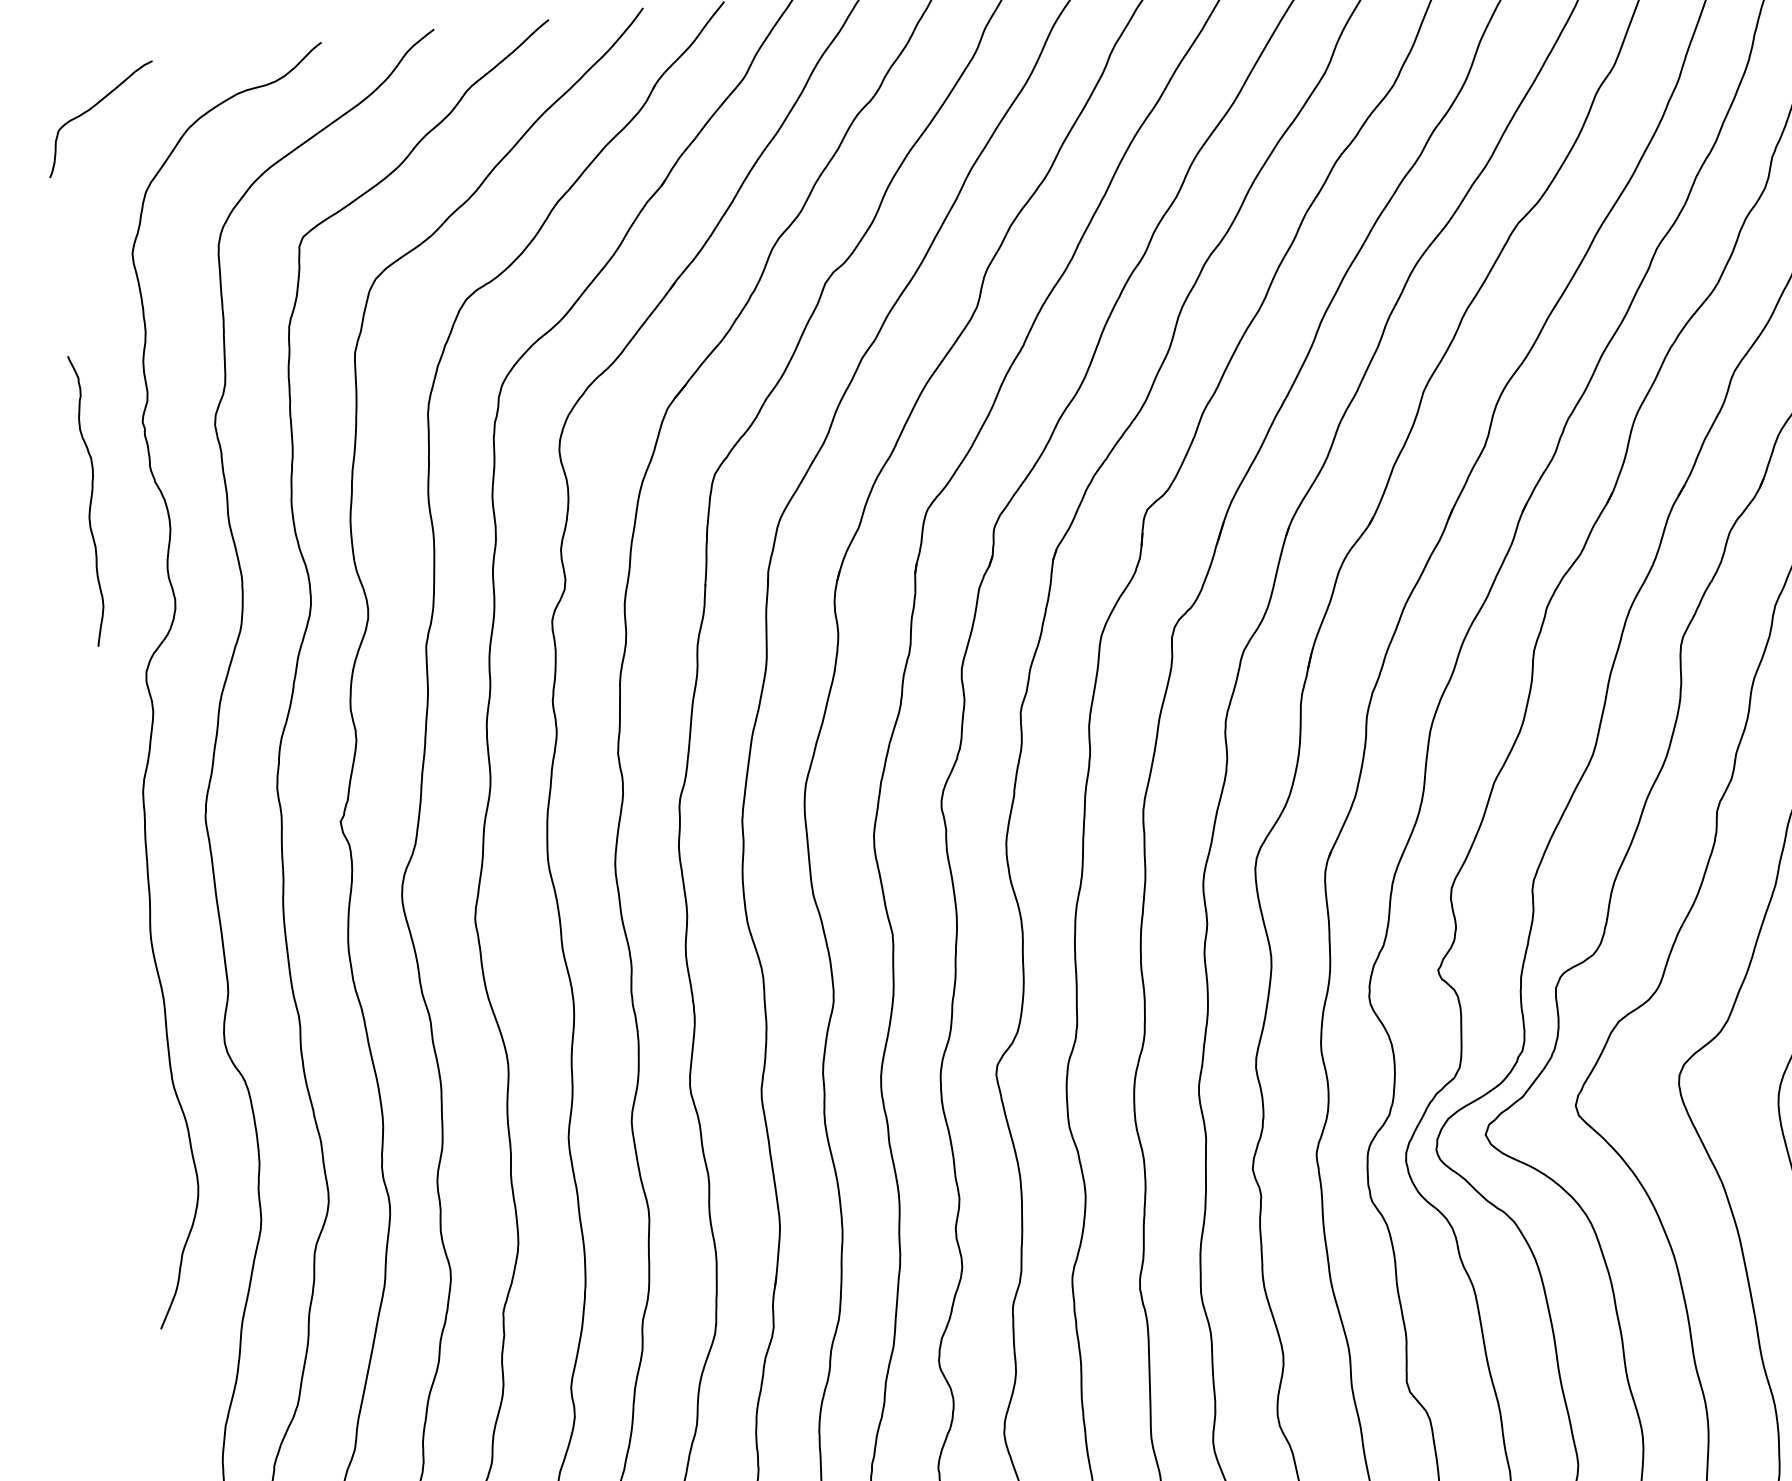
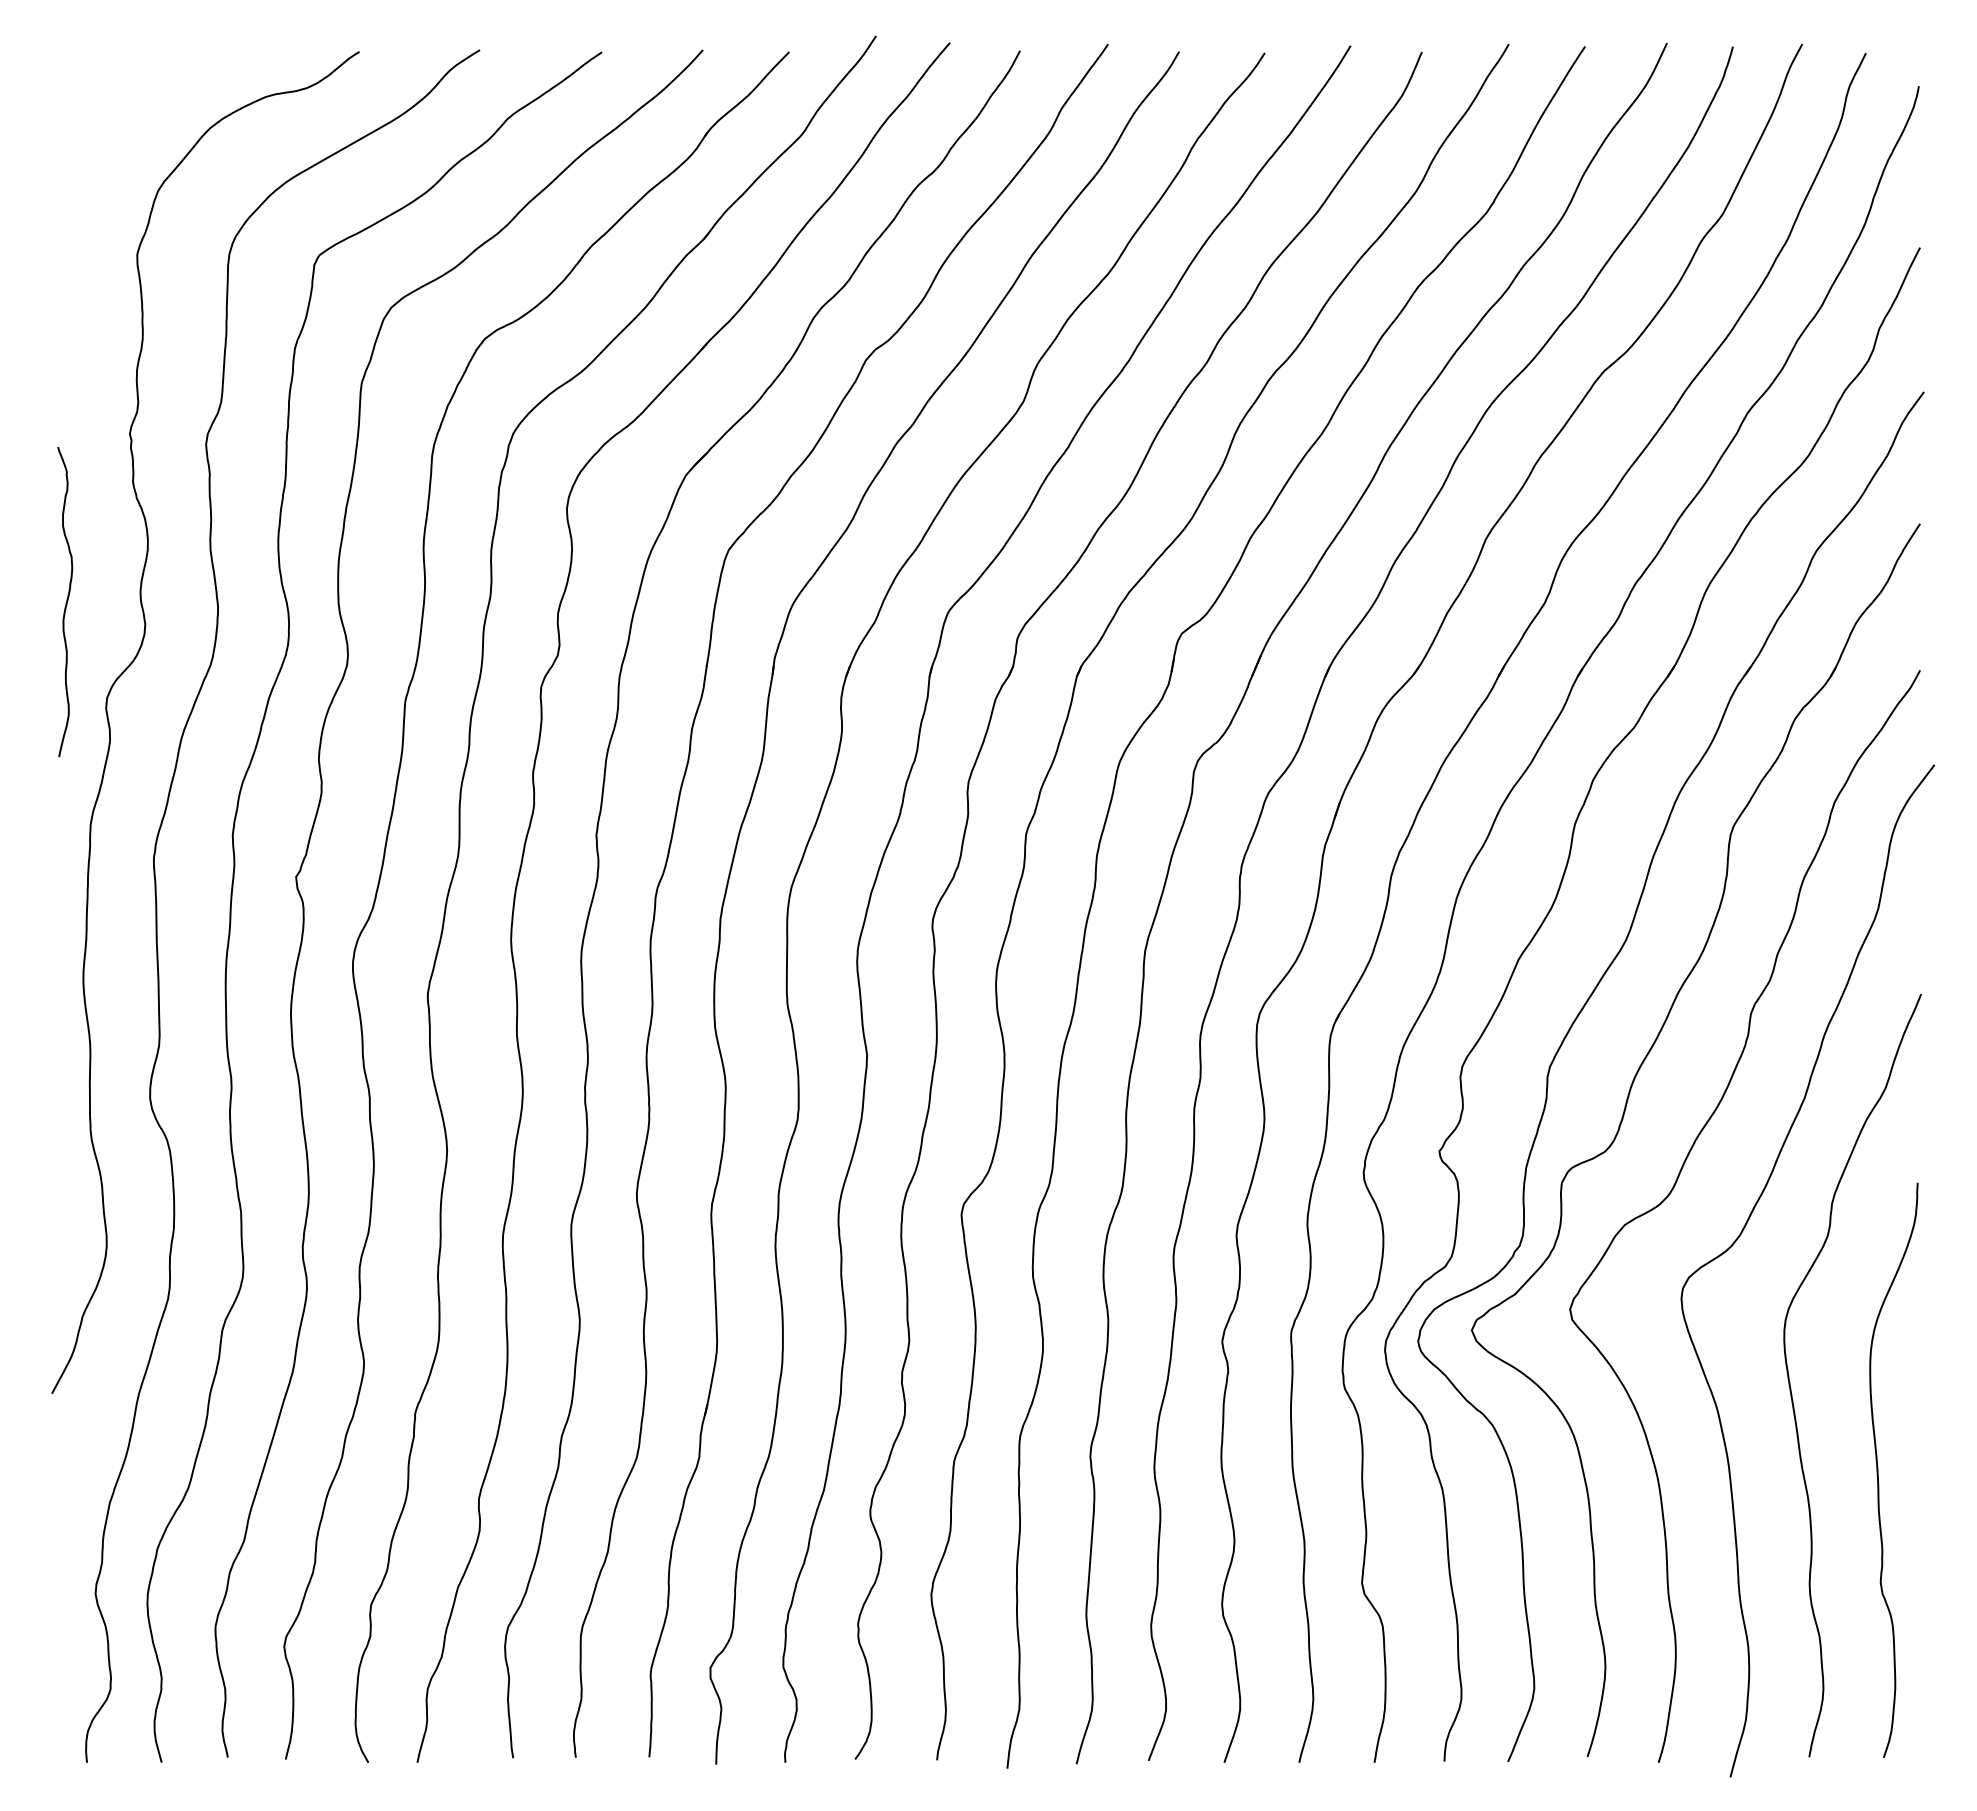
curve: (92, 108) -> (110, 97), removed
curve: (90, 501) -> (66, 602), moved

